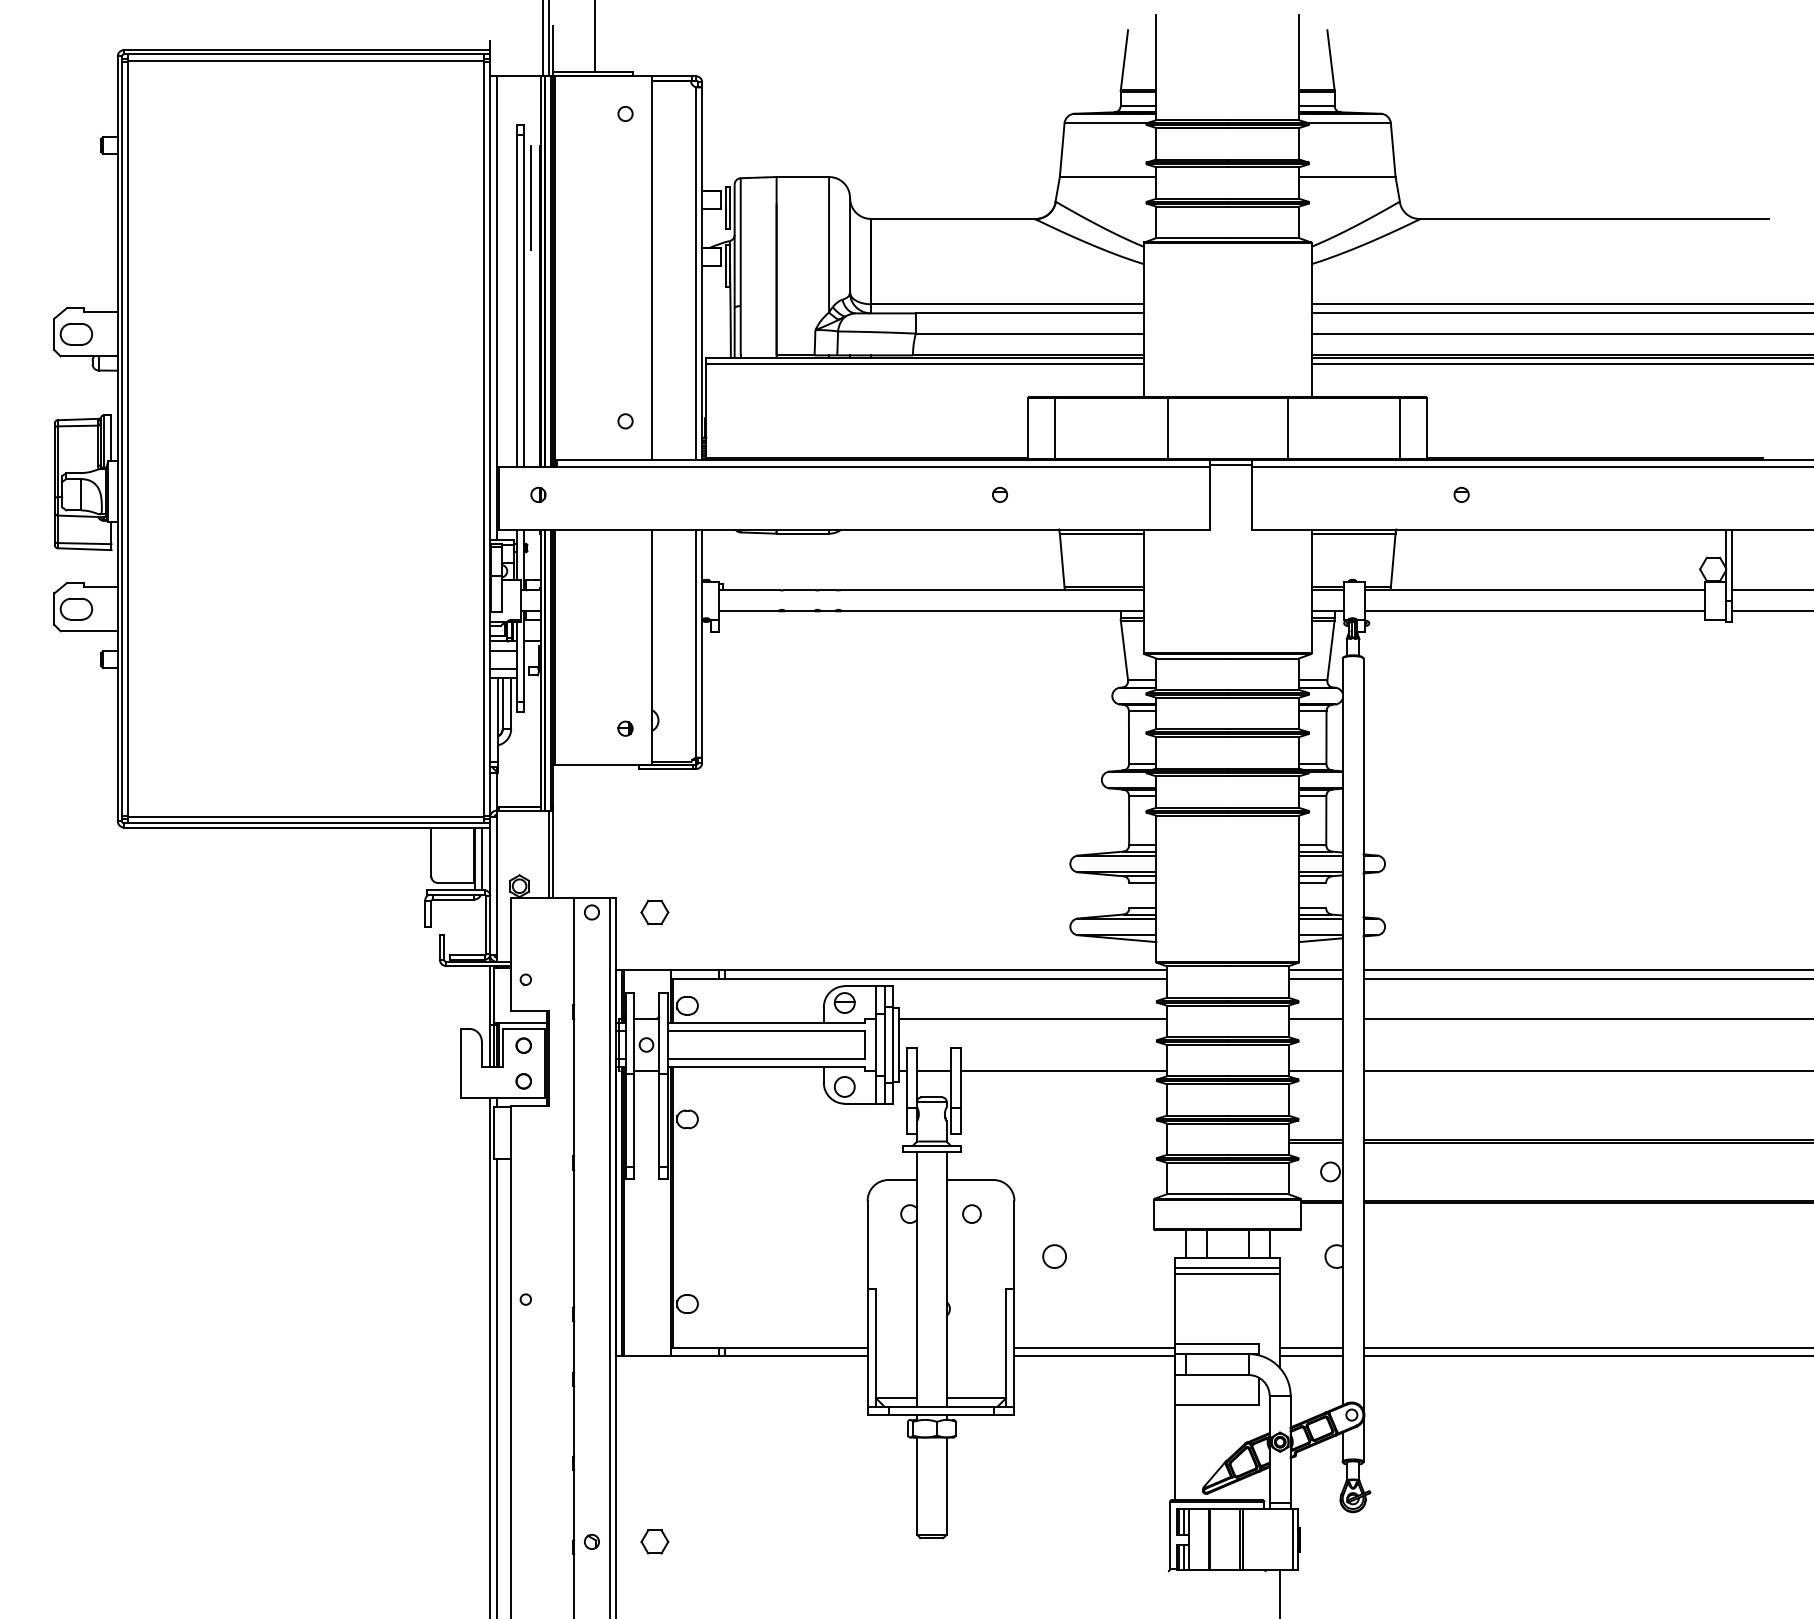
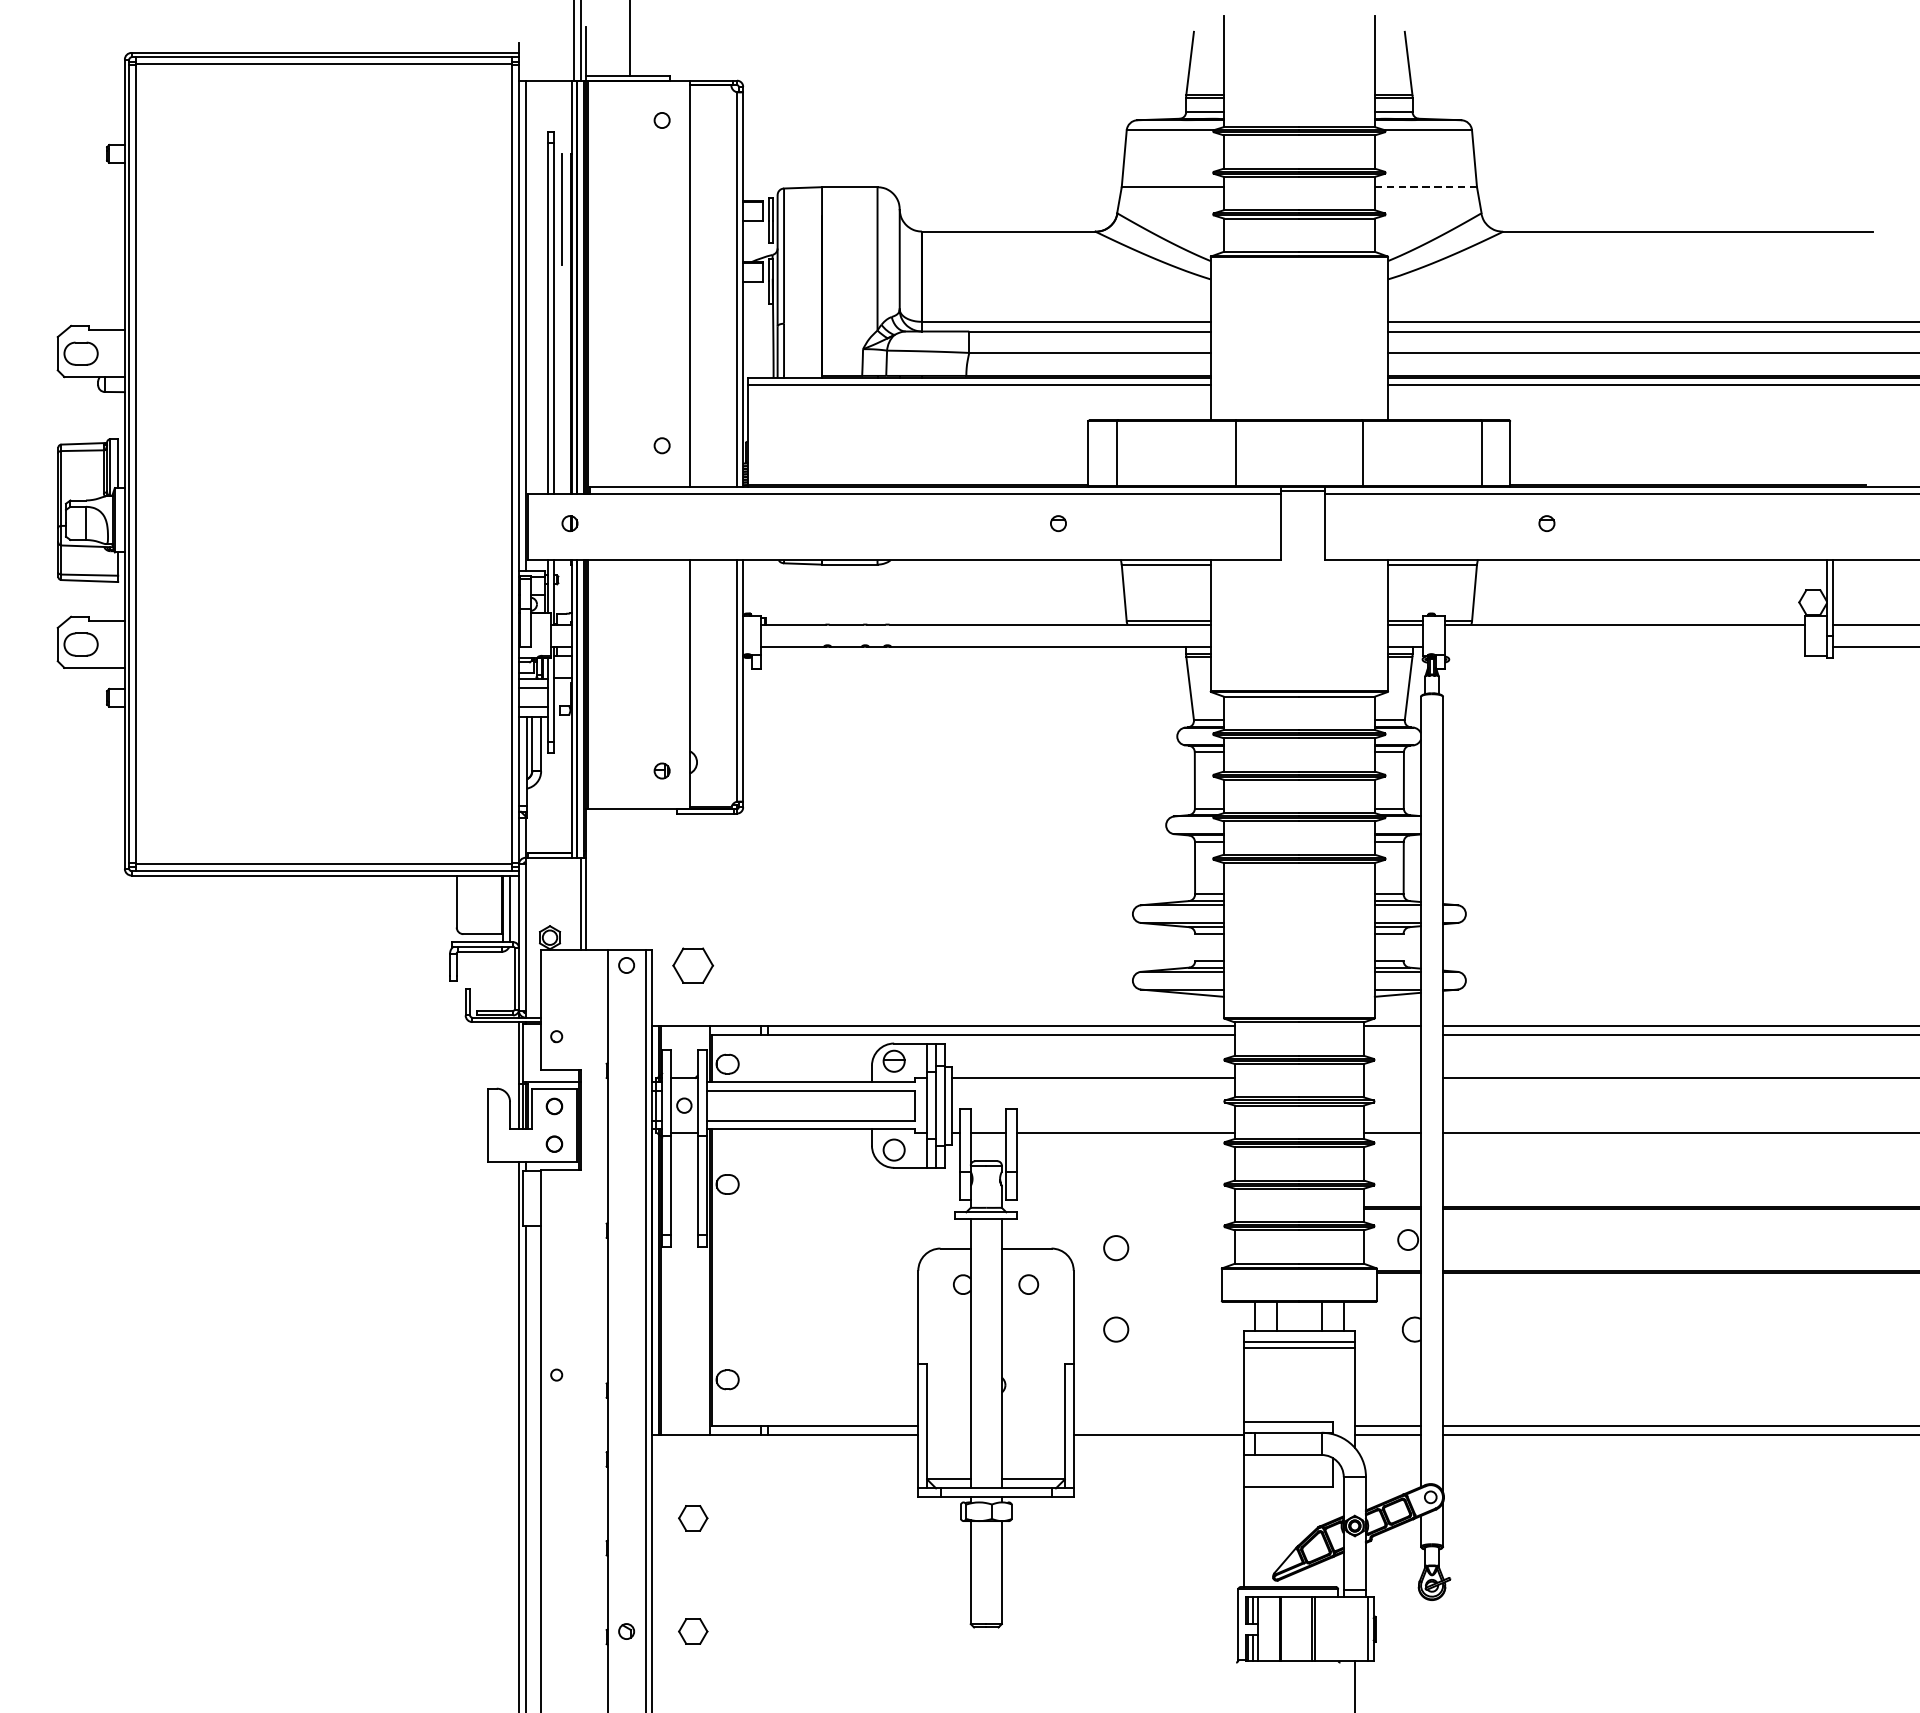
line: (1347, 177) -> (1426, 187), solid -> dashed
line: (1535, 611) -> (1625, 646), removed
part: (654, 911) -> (692, 964), size x1.4
line: (1315, 978) -> (1392, 1035), removed
line: (1315, 1018) -> (1392, 1077), removed
circle: (1054, 1179) -> (1116, 1248), added
line: (1094, 1347) -> (1158, 1425), removed
part: (654, 1434) -> (692, 1517), added

